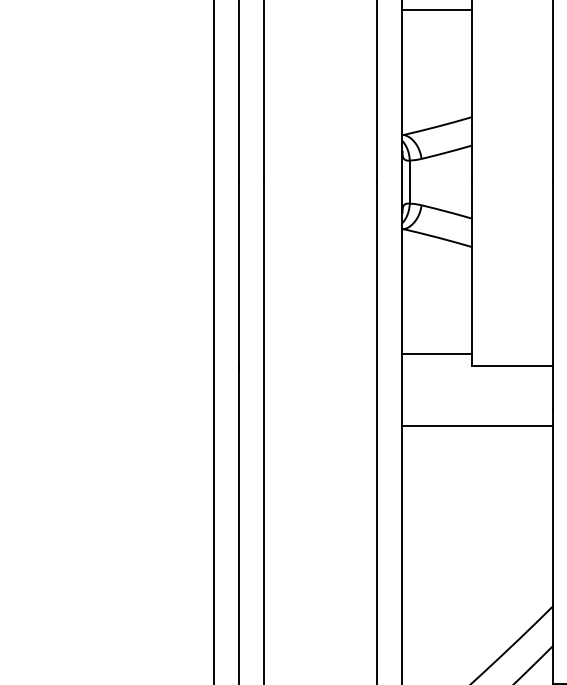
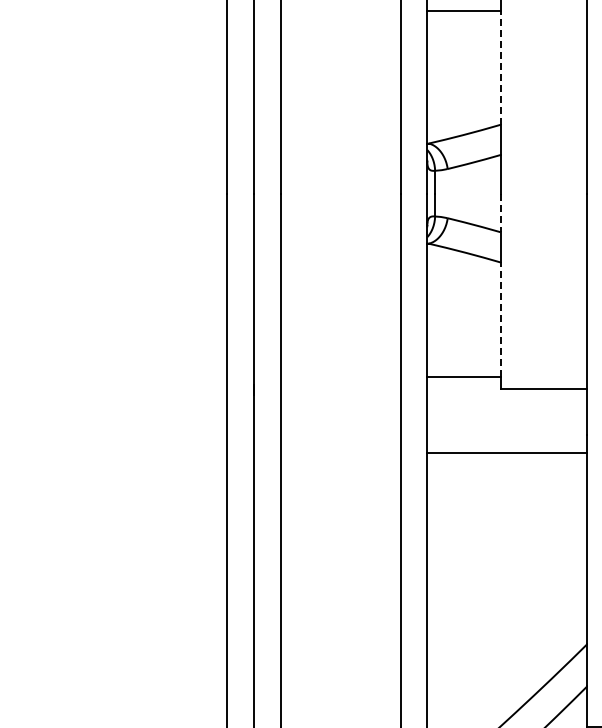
line: (471, 63) -> (500, 67), solid -> dashed
line: (471, 200) -> (500, 213), solid -> dashed
line: (471, 300) -> (500, 319), solid -> dashed

